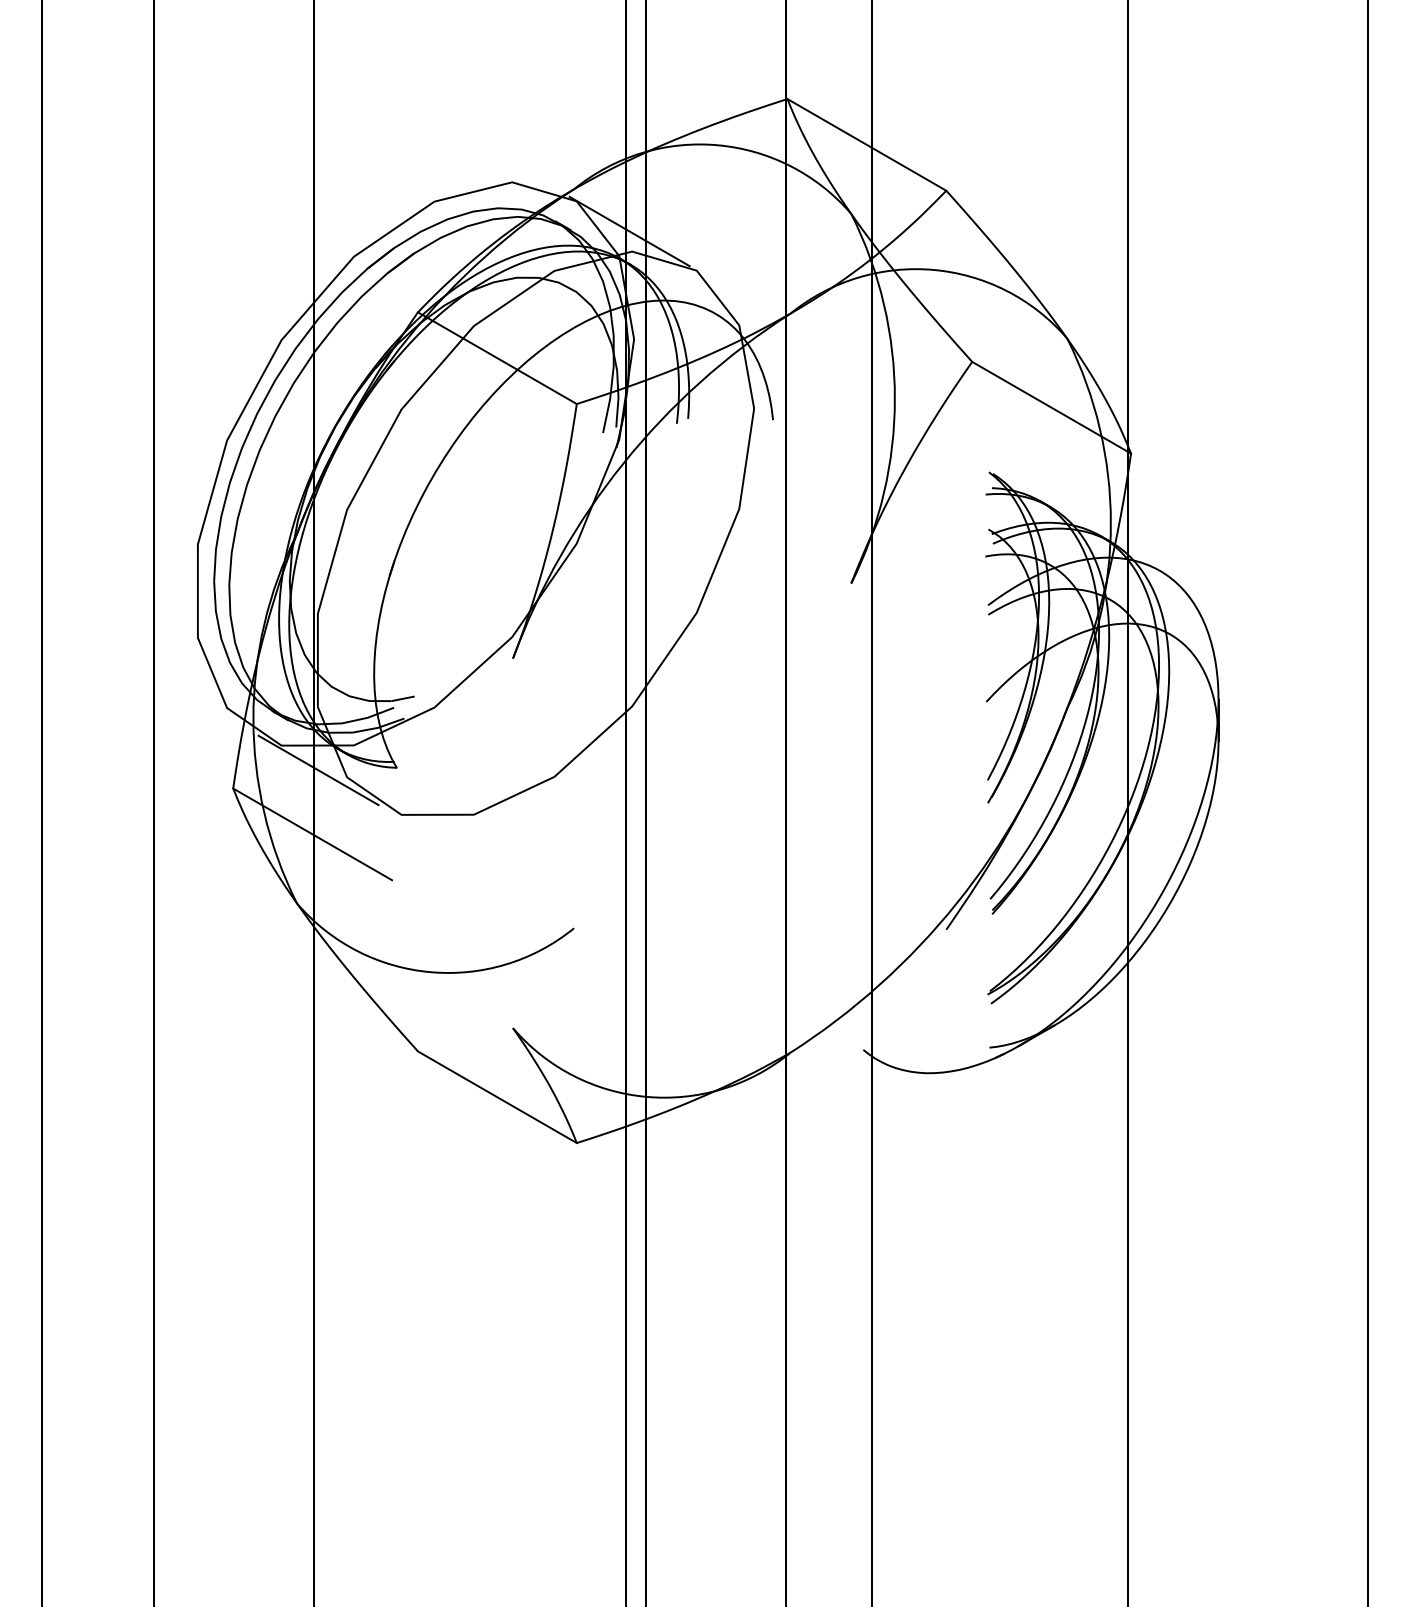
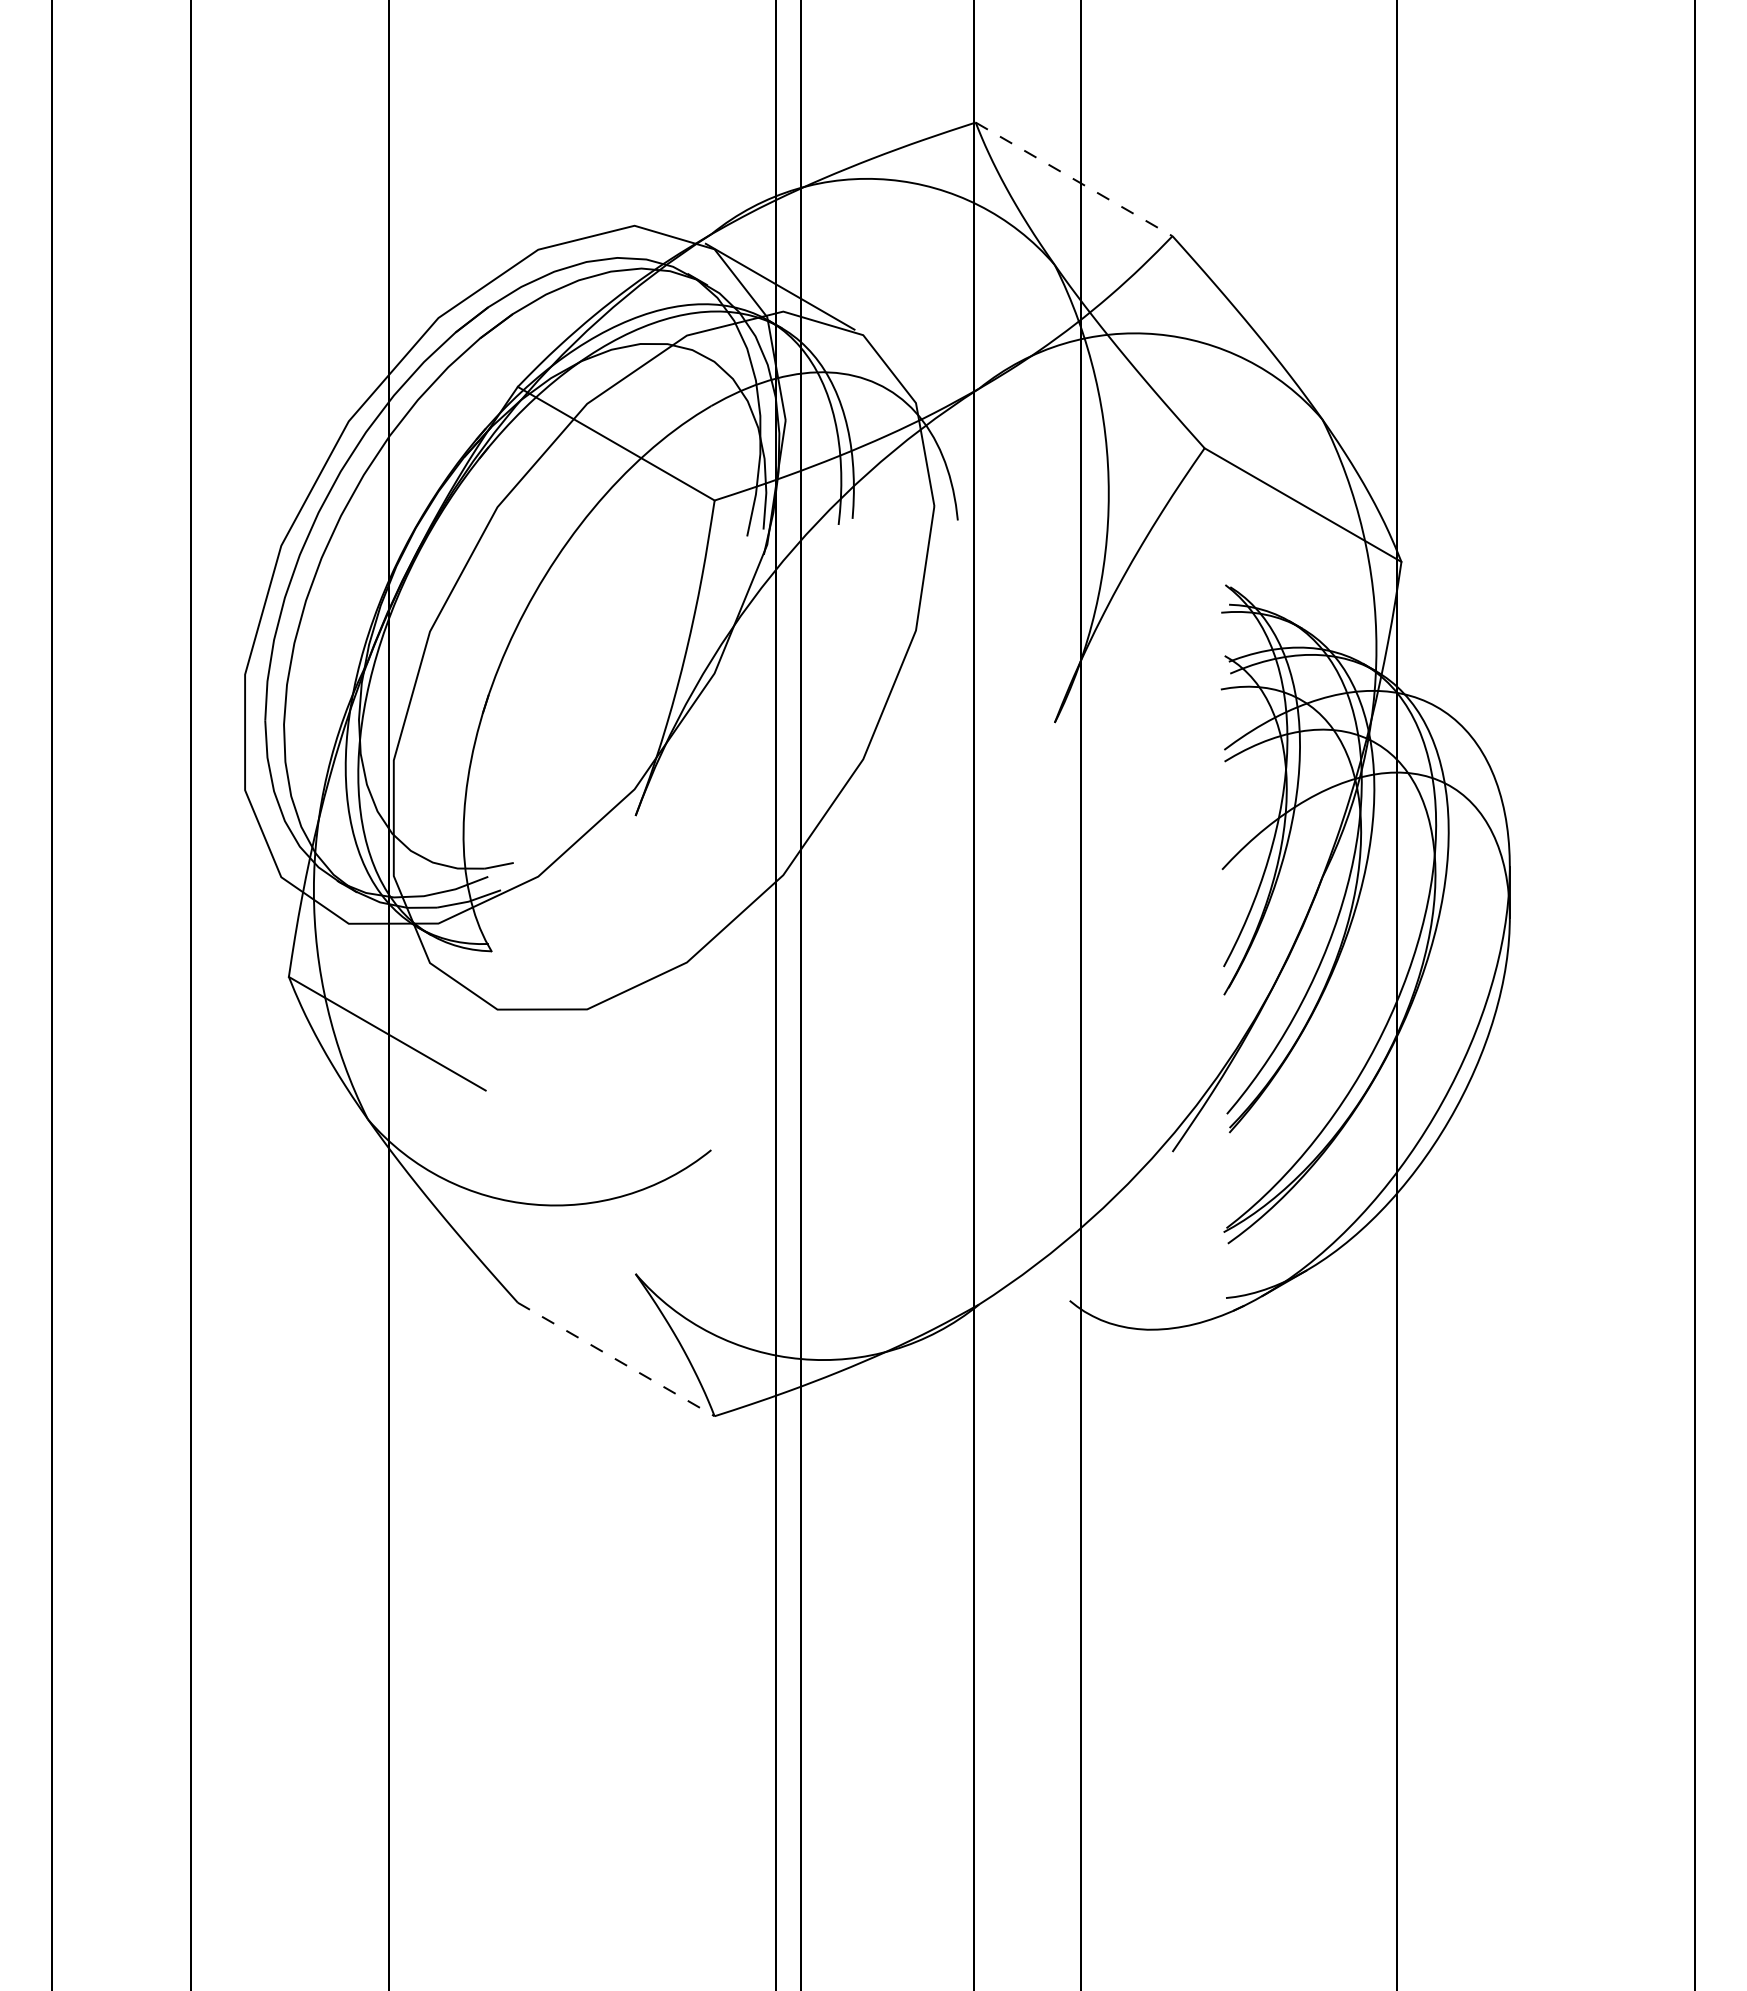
line: (867, 144) -> (1074, 179), solid -> dashed
line: (318, 770) -> (394, 954), removed
line: (497, 1097) -> (616, 1359), solid -> dashed

